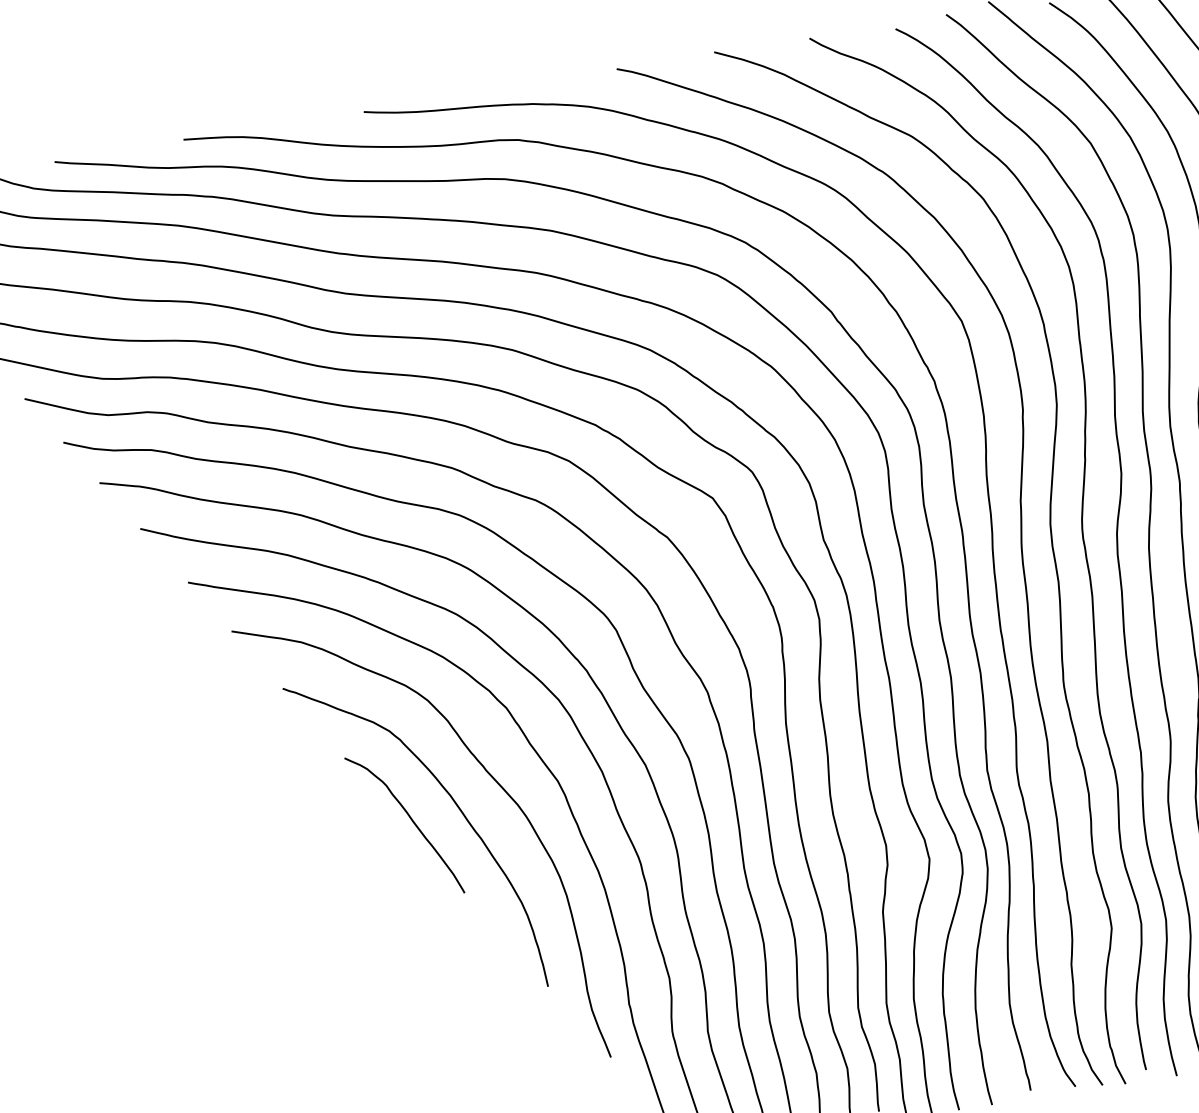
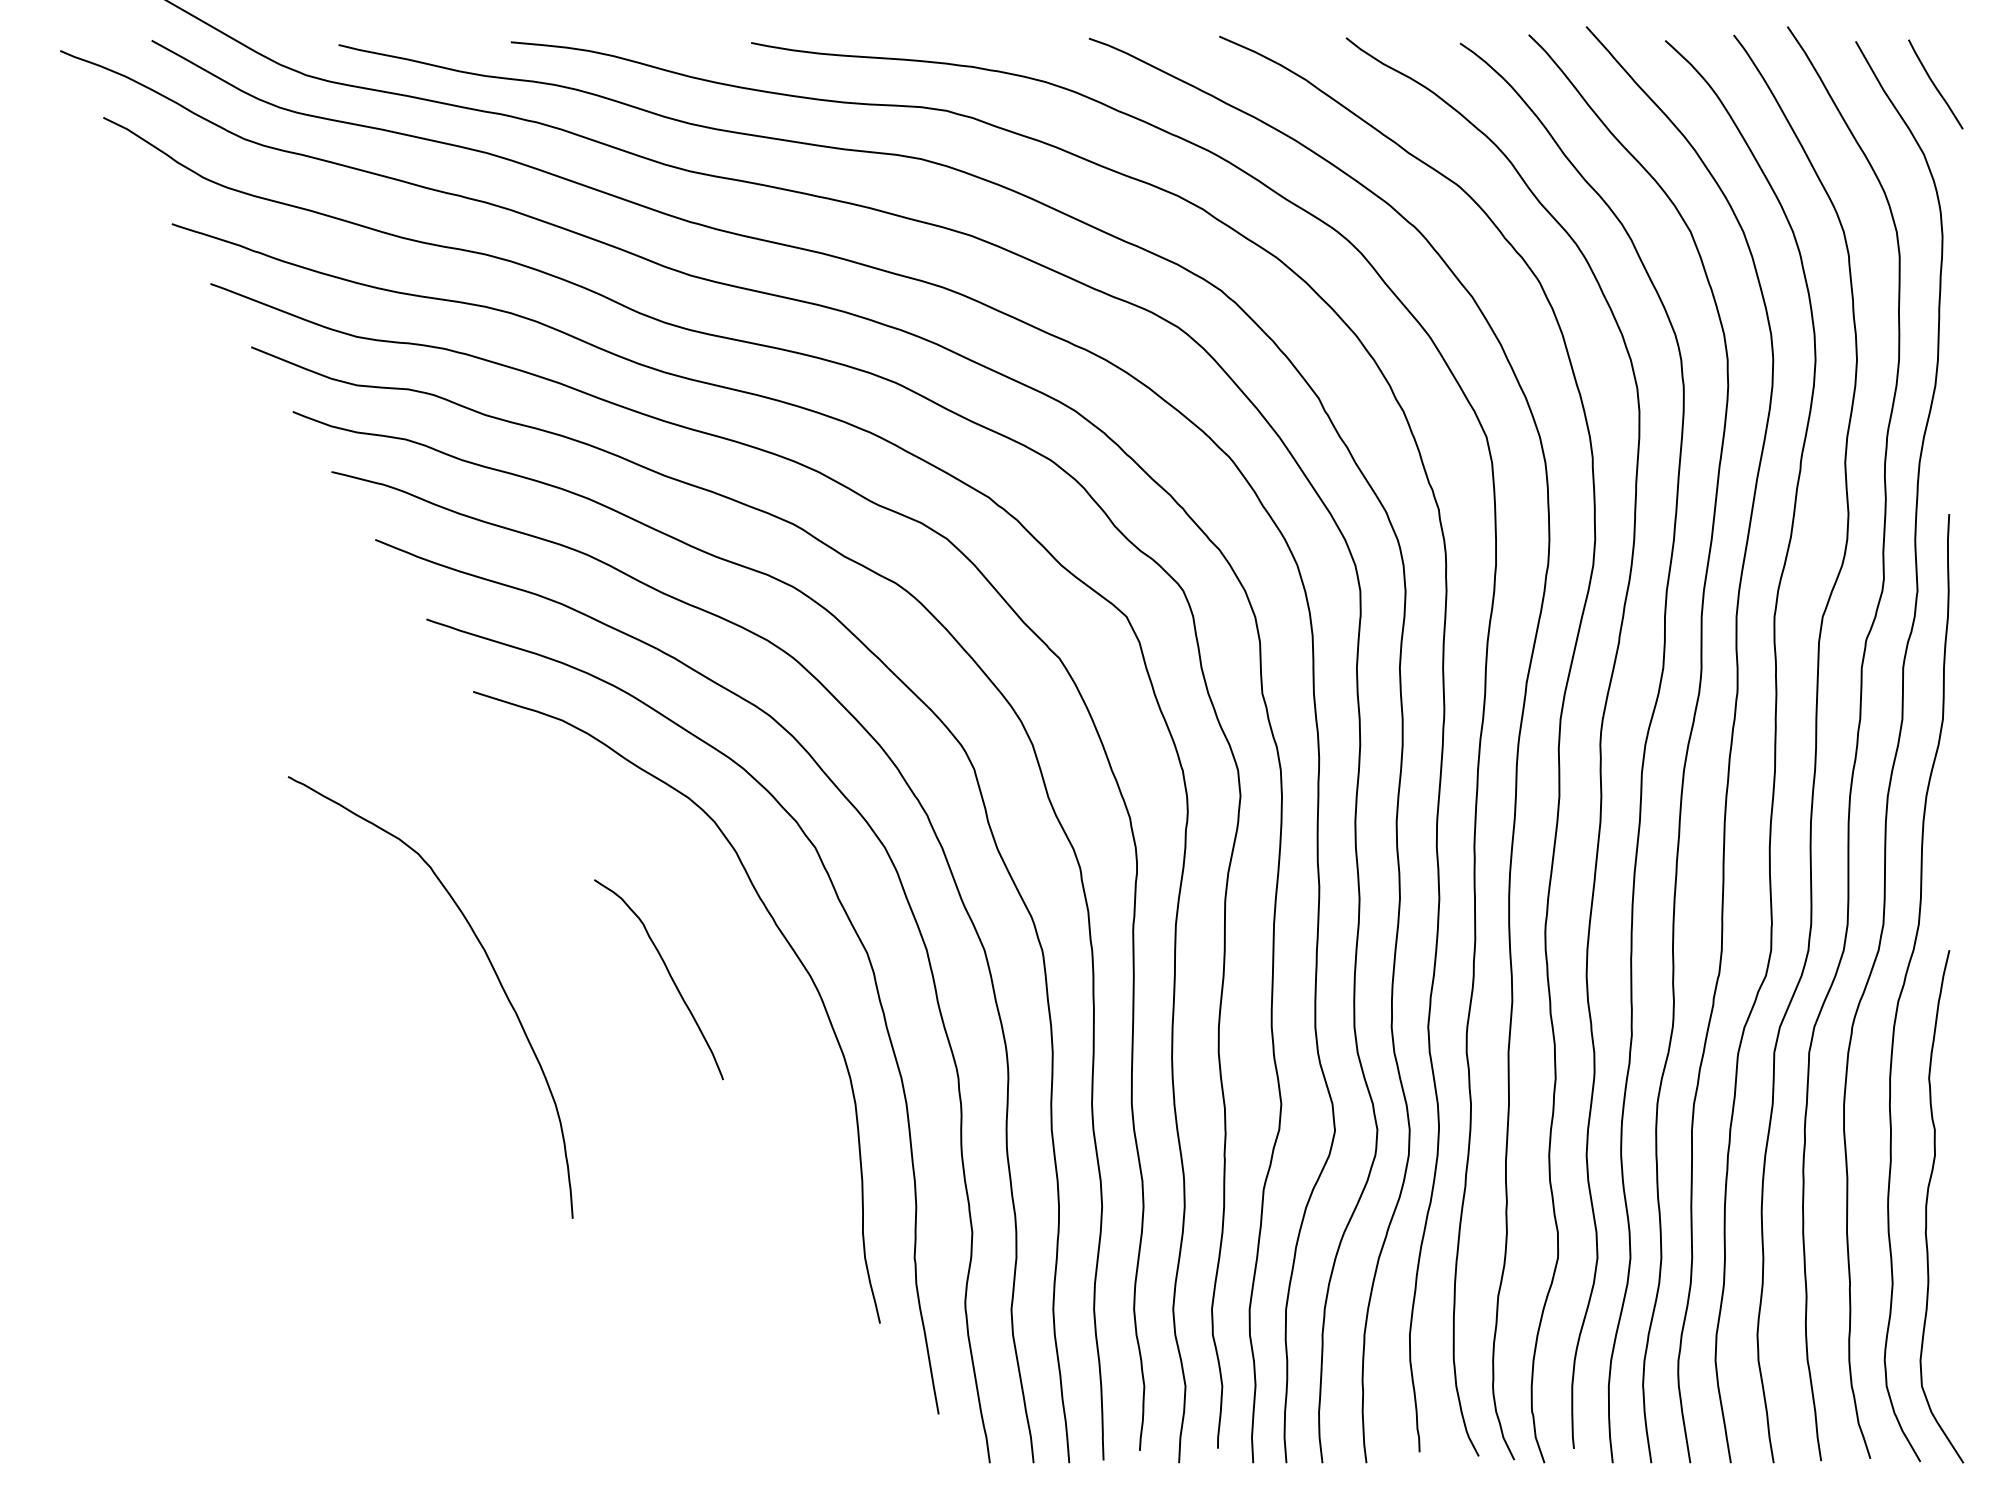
curve: (457, 807) -> (491, 966), moved

